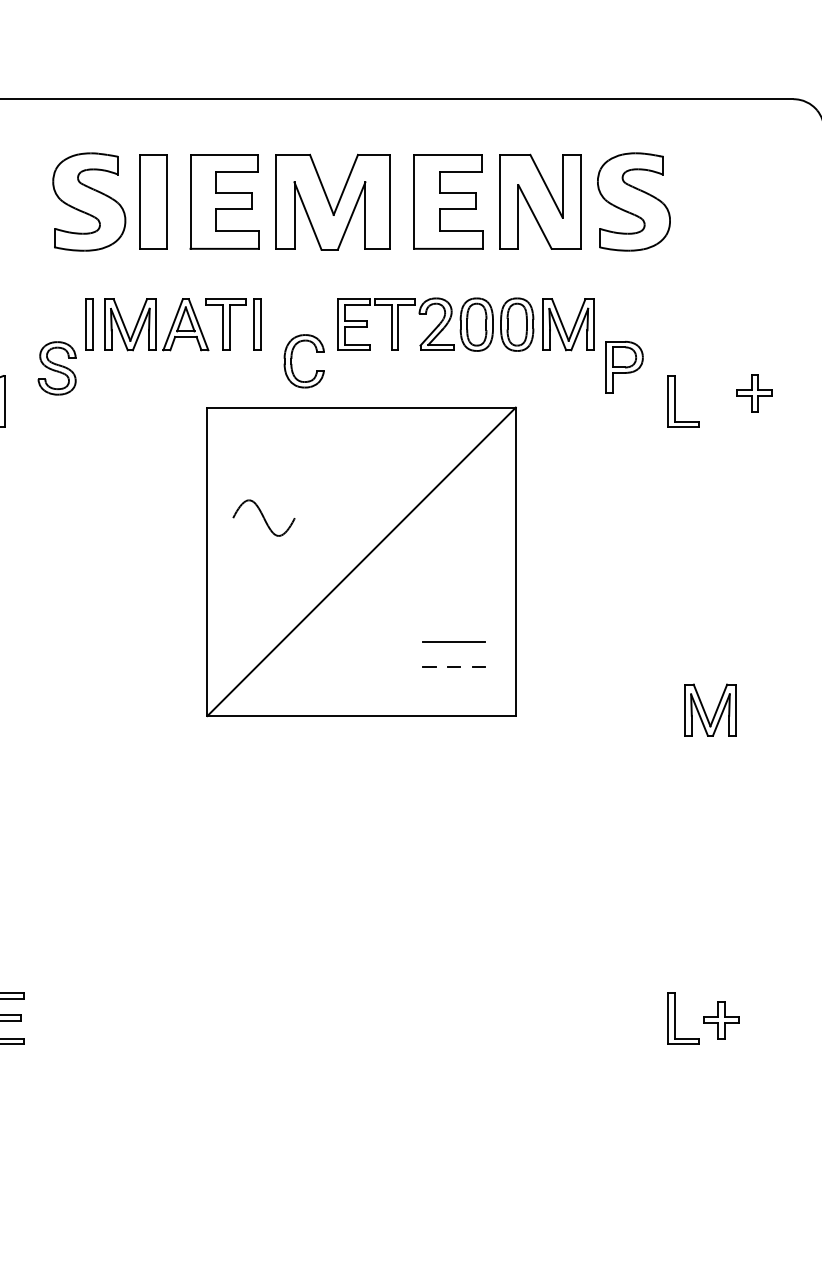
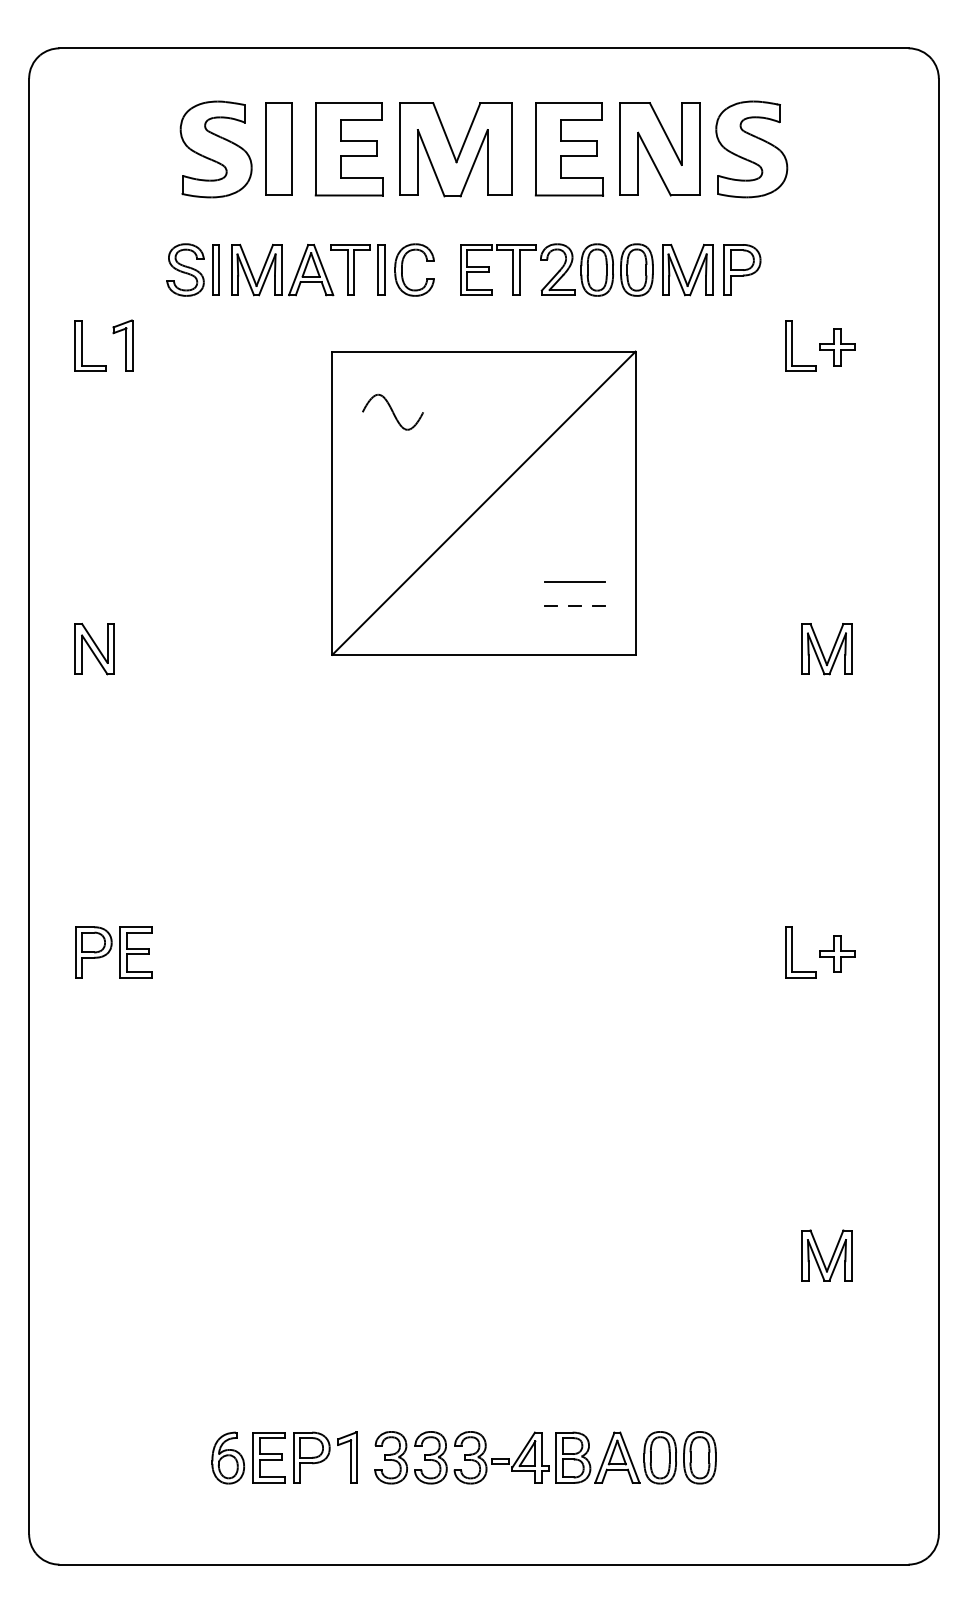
part: (291, 360) -> (402, 269), moved
part: (624, 366) -> (742, 269), moved
part: (57, 367) -> (185, 269), moved
part: (754, 393) -> (837, 347), moved
part: (263, 517) -> (392, 411), moved

